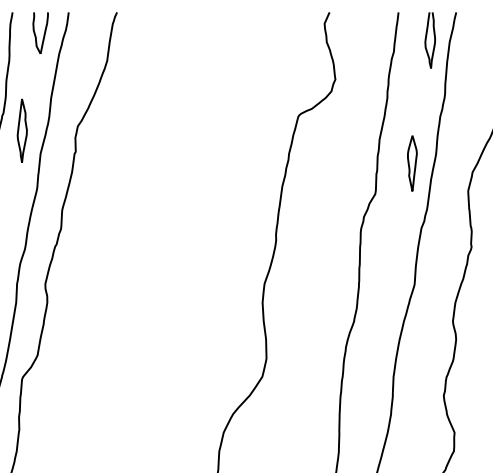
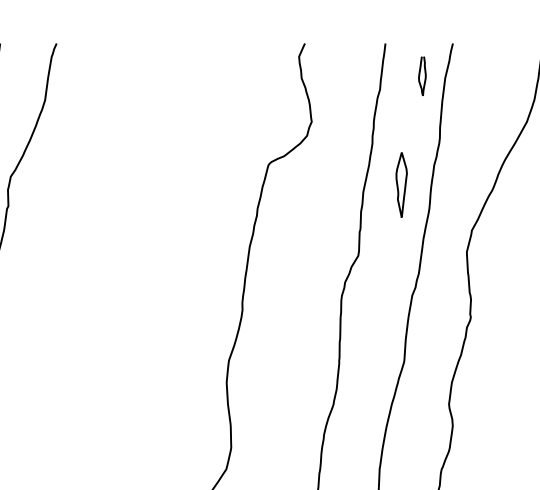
part: (429, 40) -> (421, 76), size x0.6
part: (412, 163) -> (401, 184), moved

